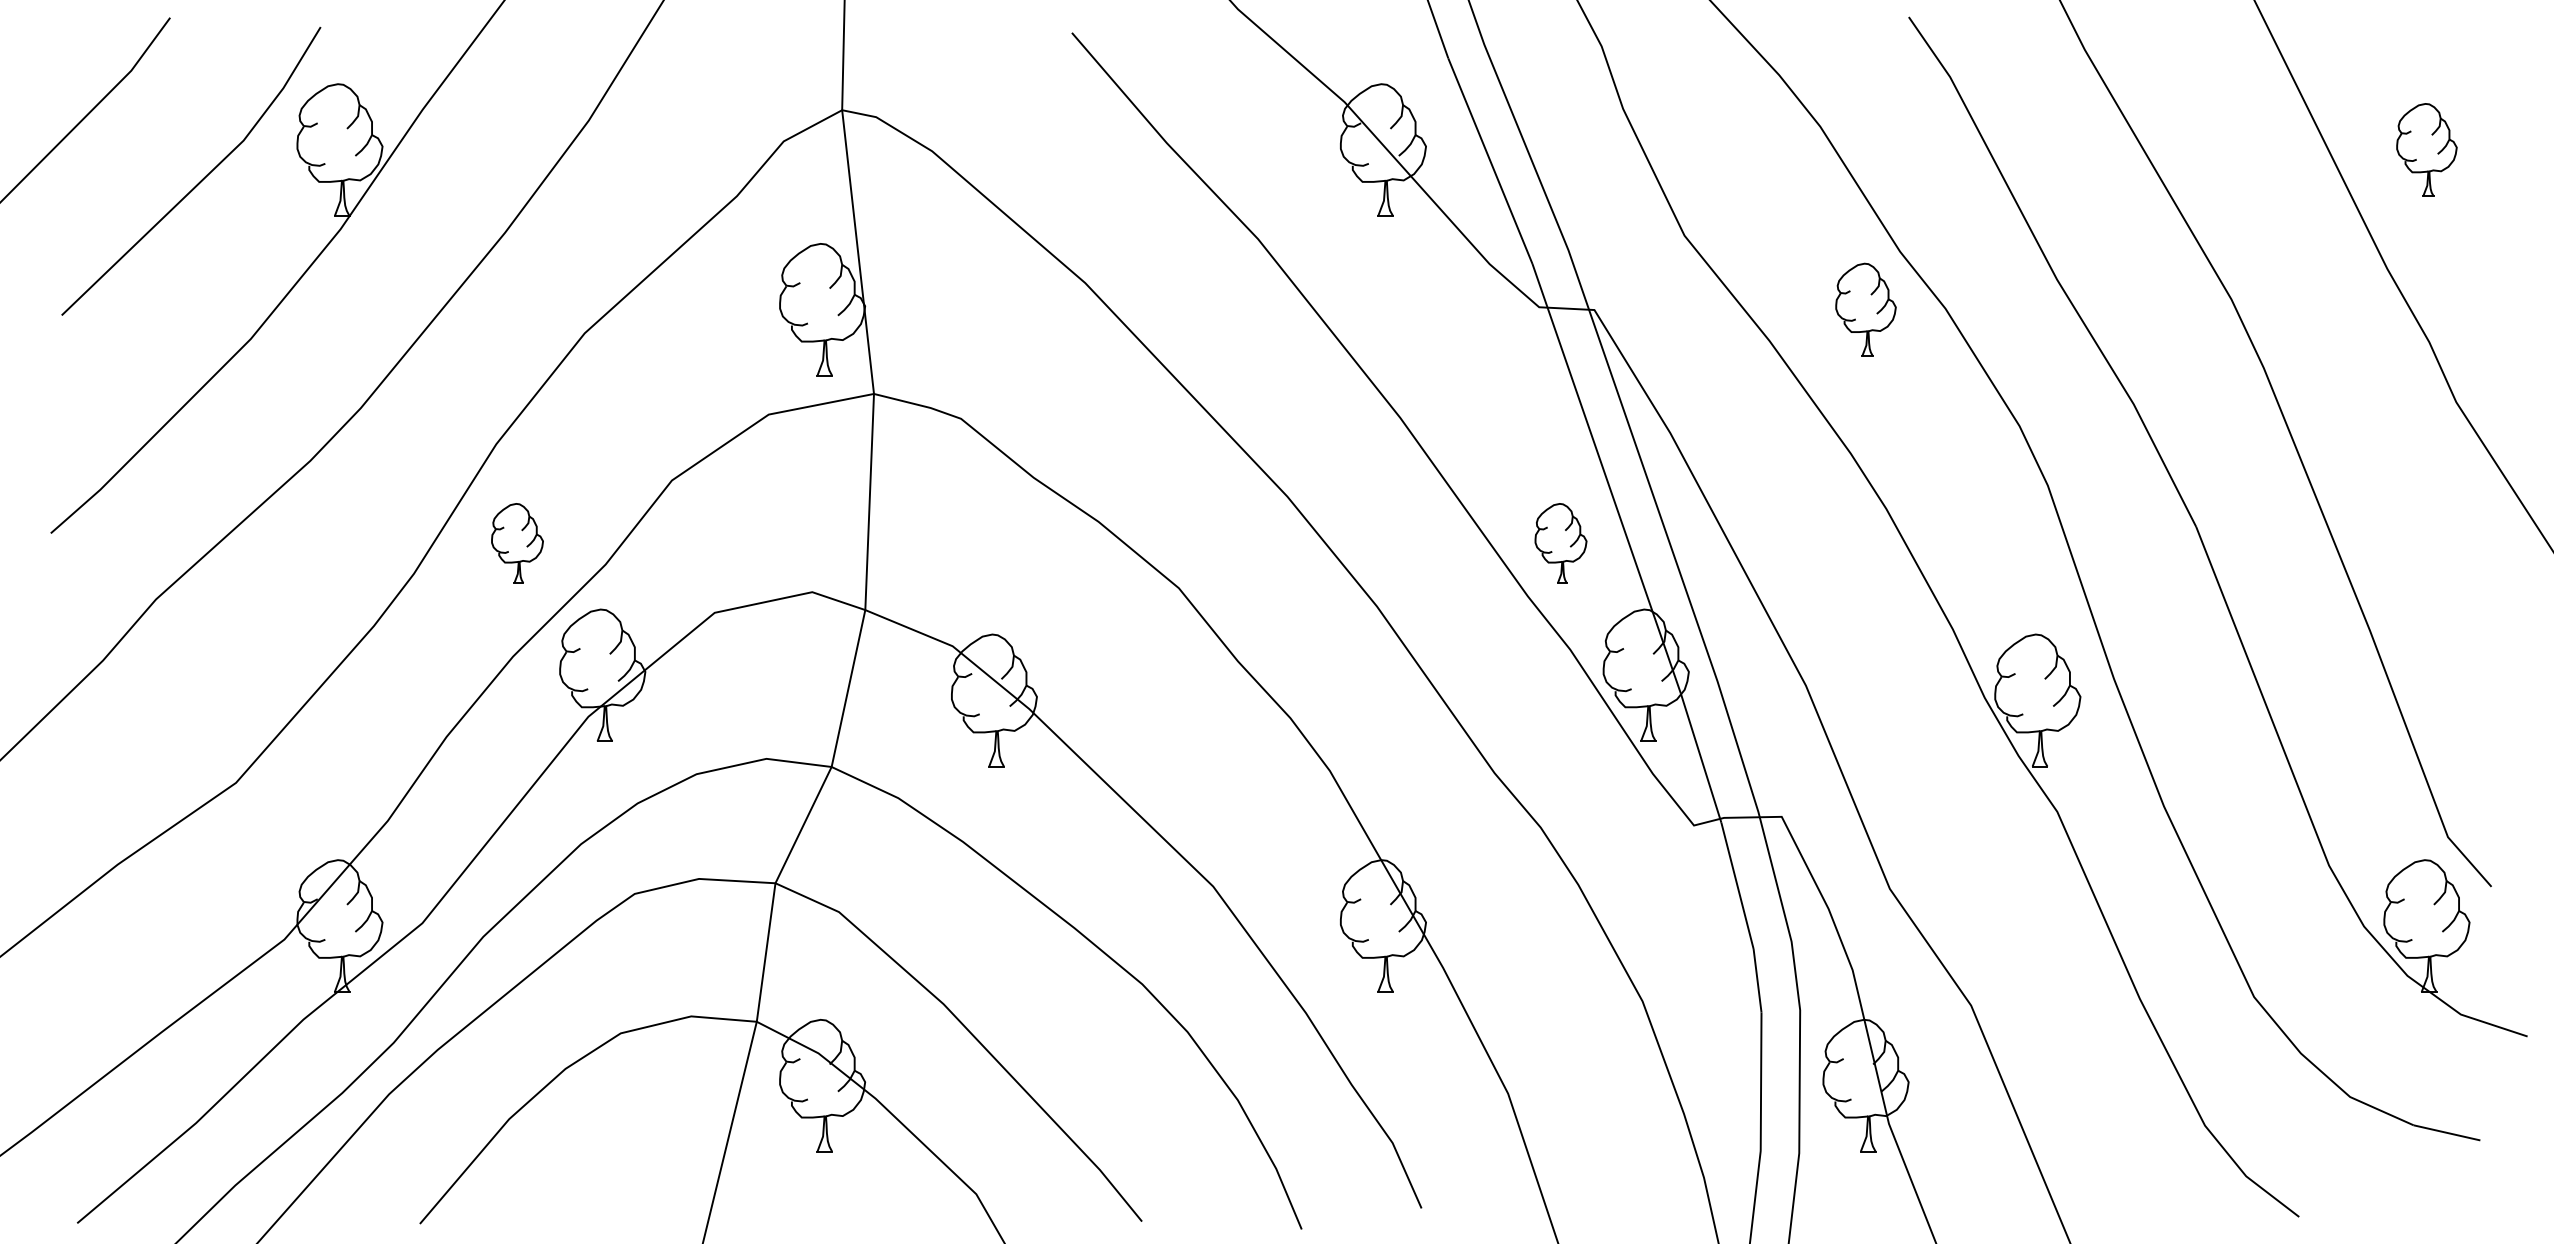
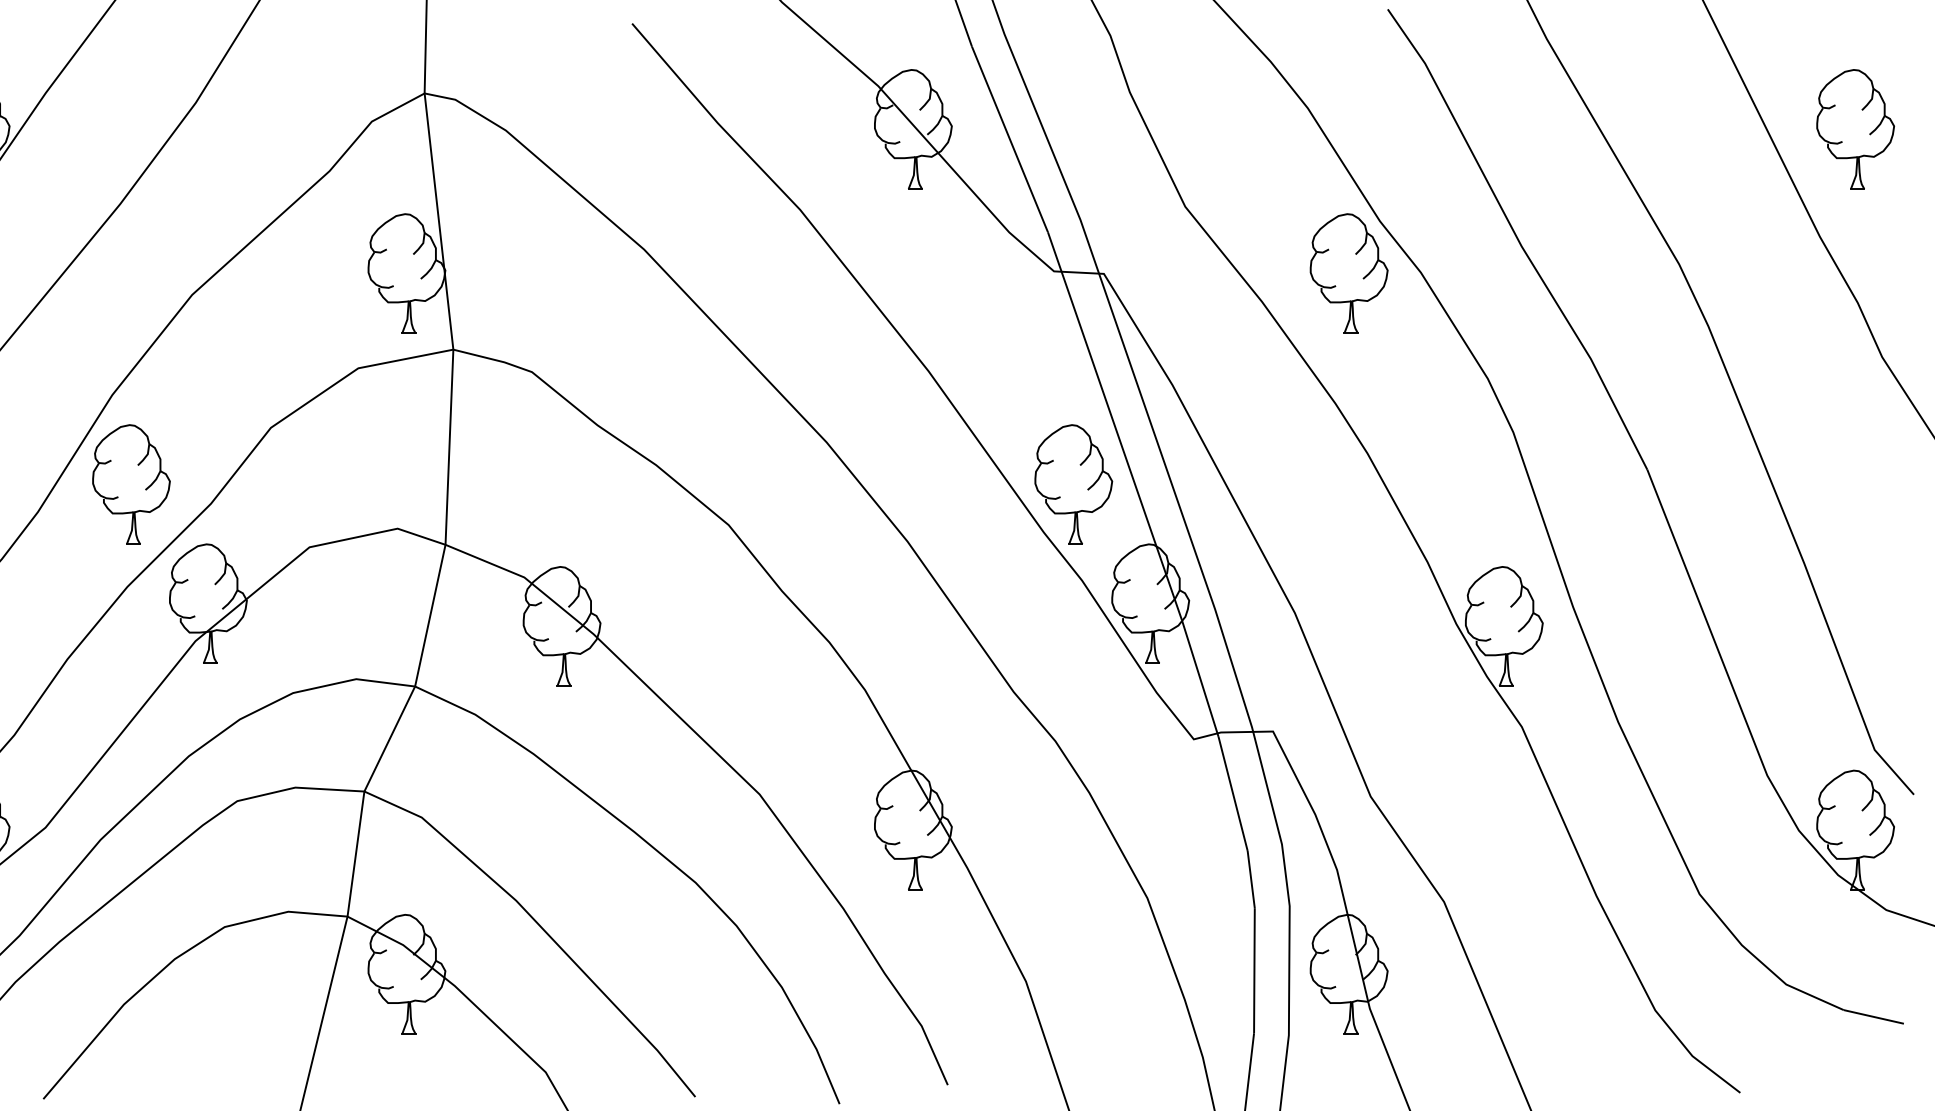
part: (2426, 149) -> (1855, 128), size x1.43
part: (1865, 309) -> (1348, 273), size x1.43
part: (517, 543) -> (131, 484), size x1.67
part: (1560, 543) -> (1073, 484), size x1.67

